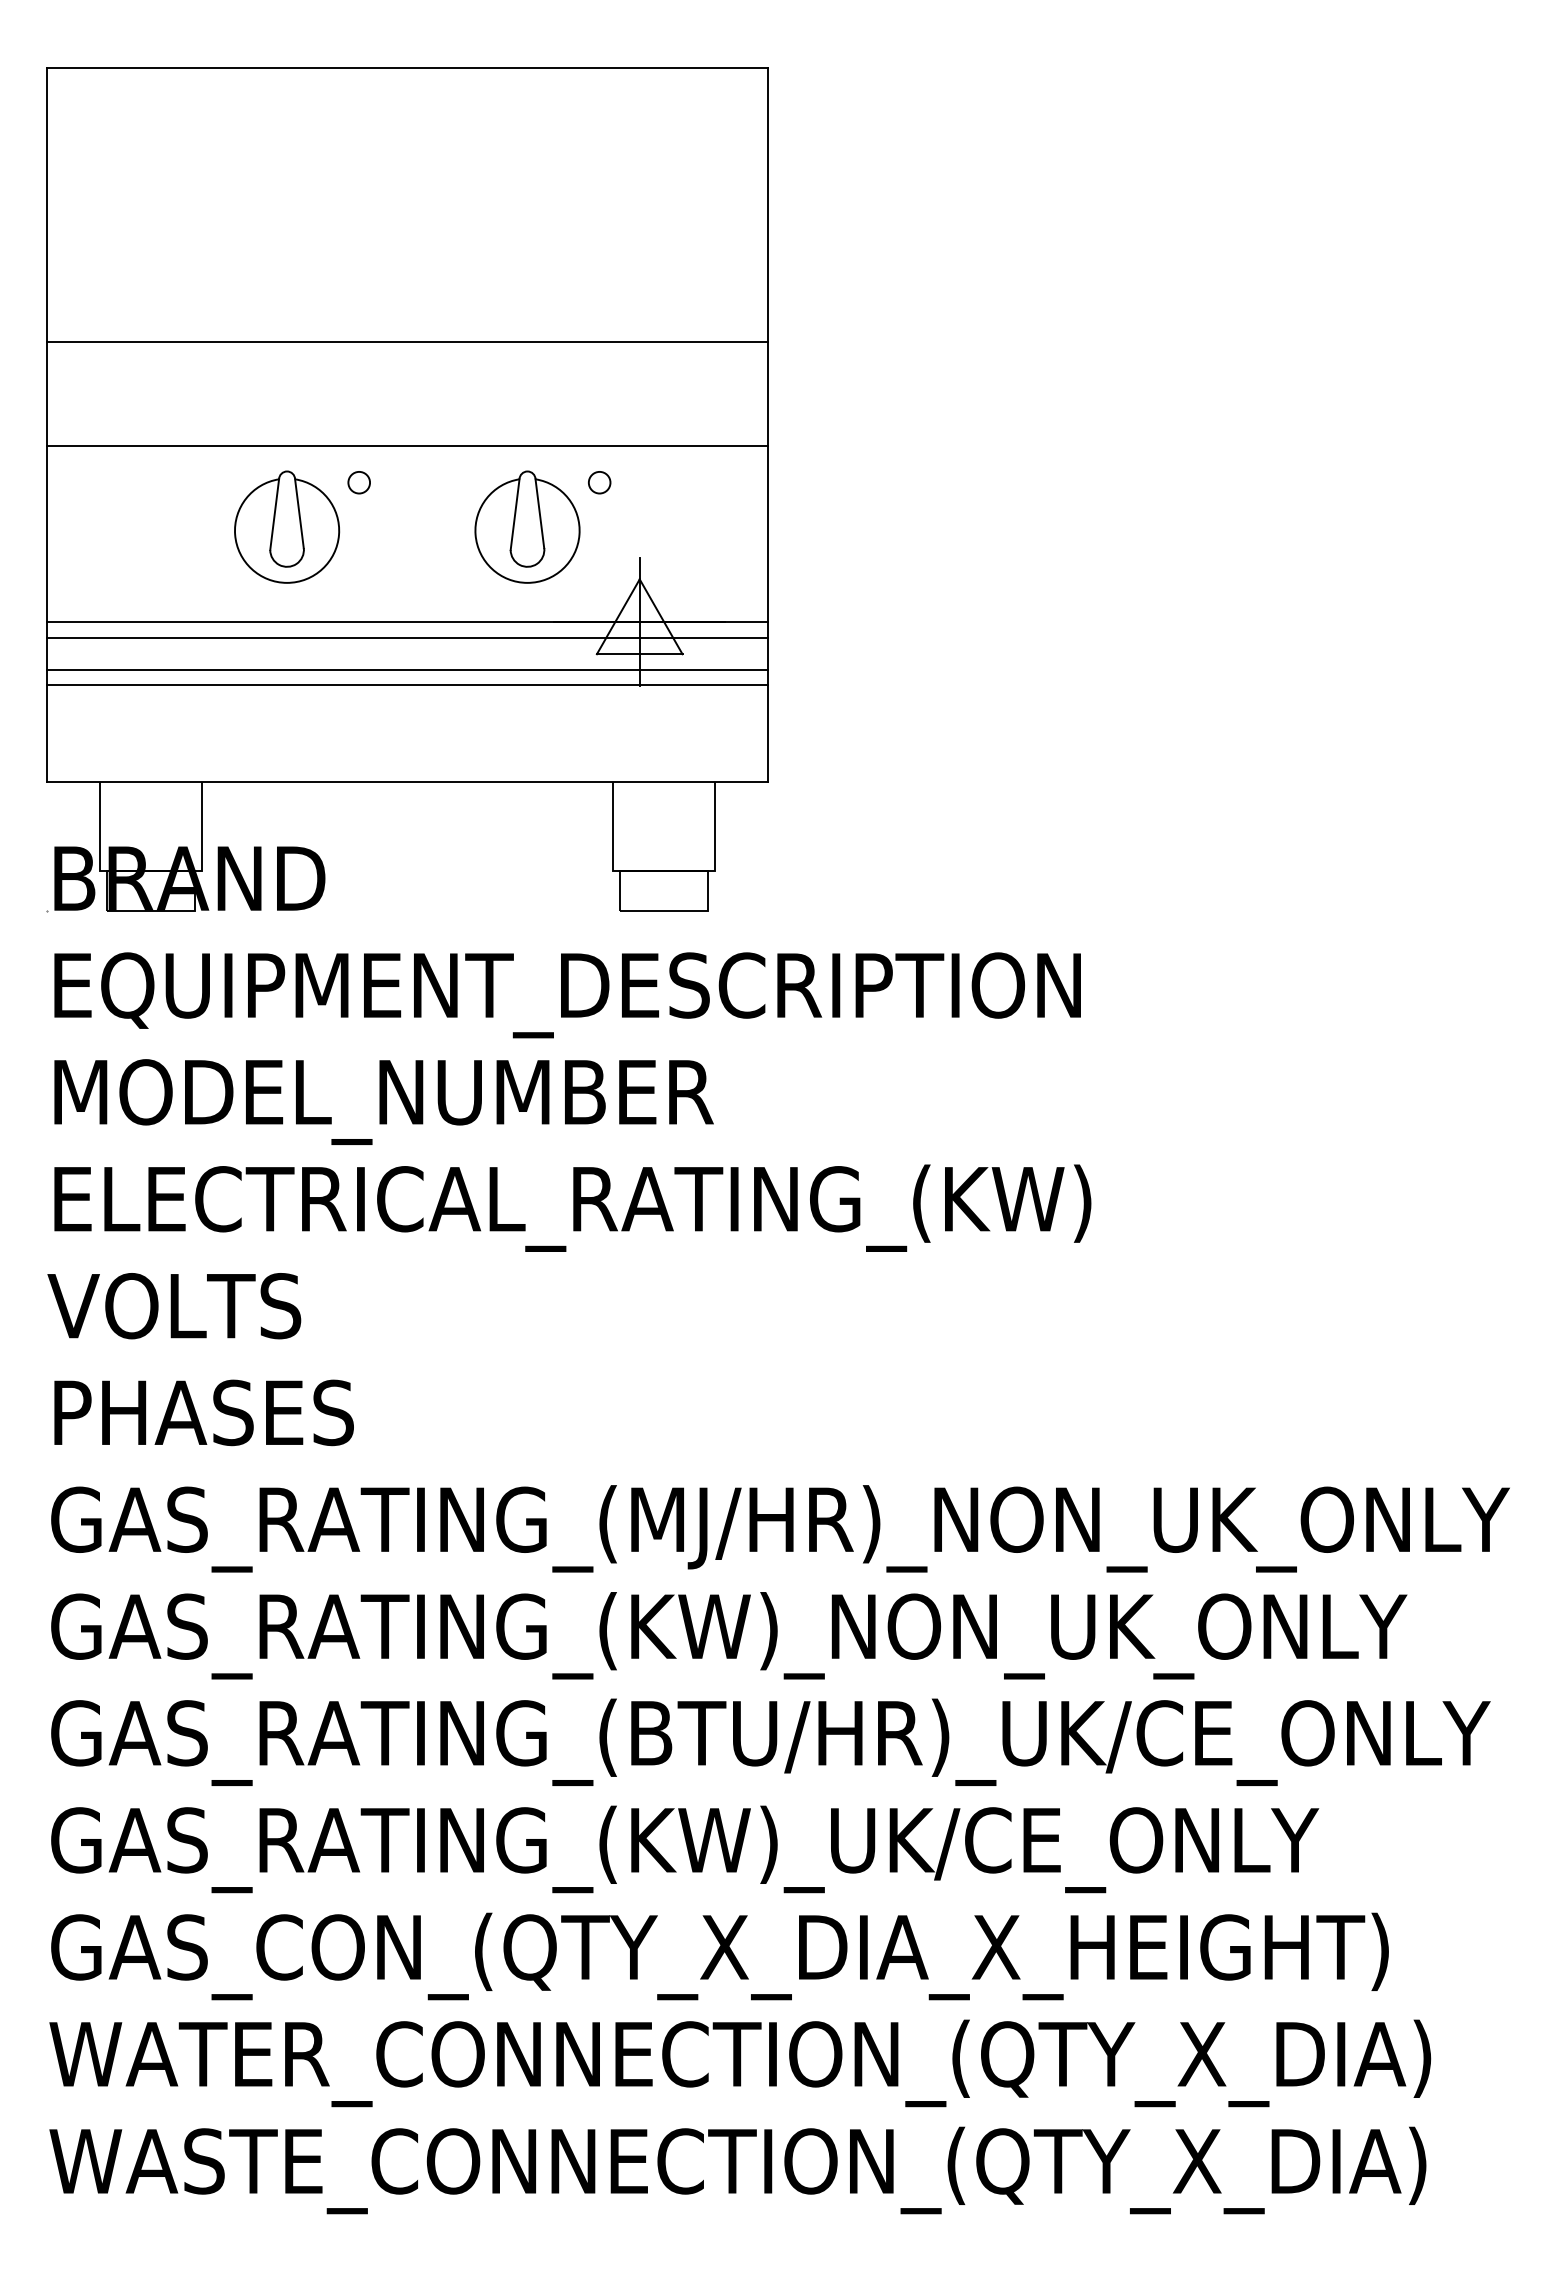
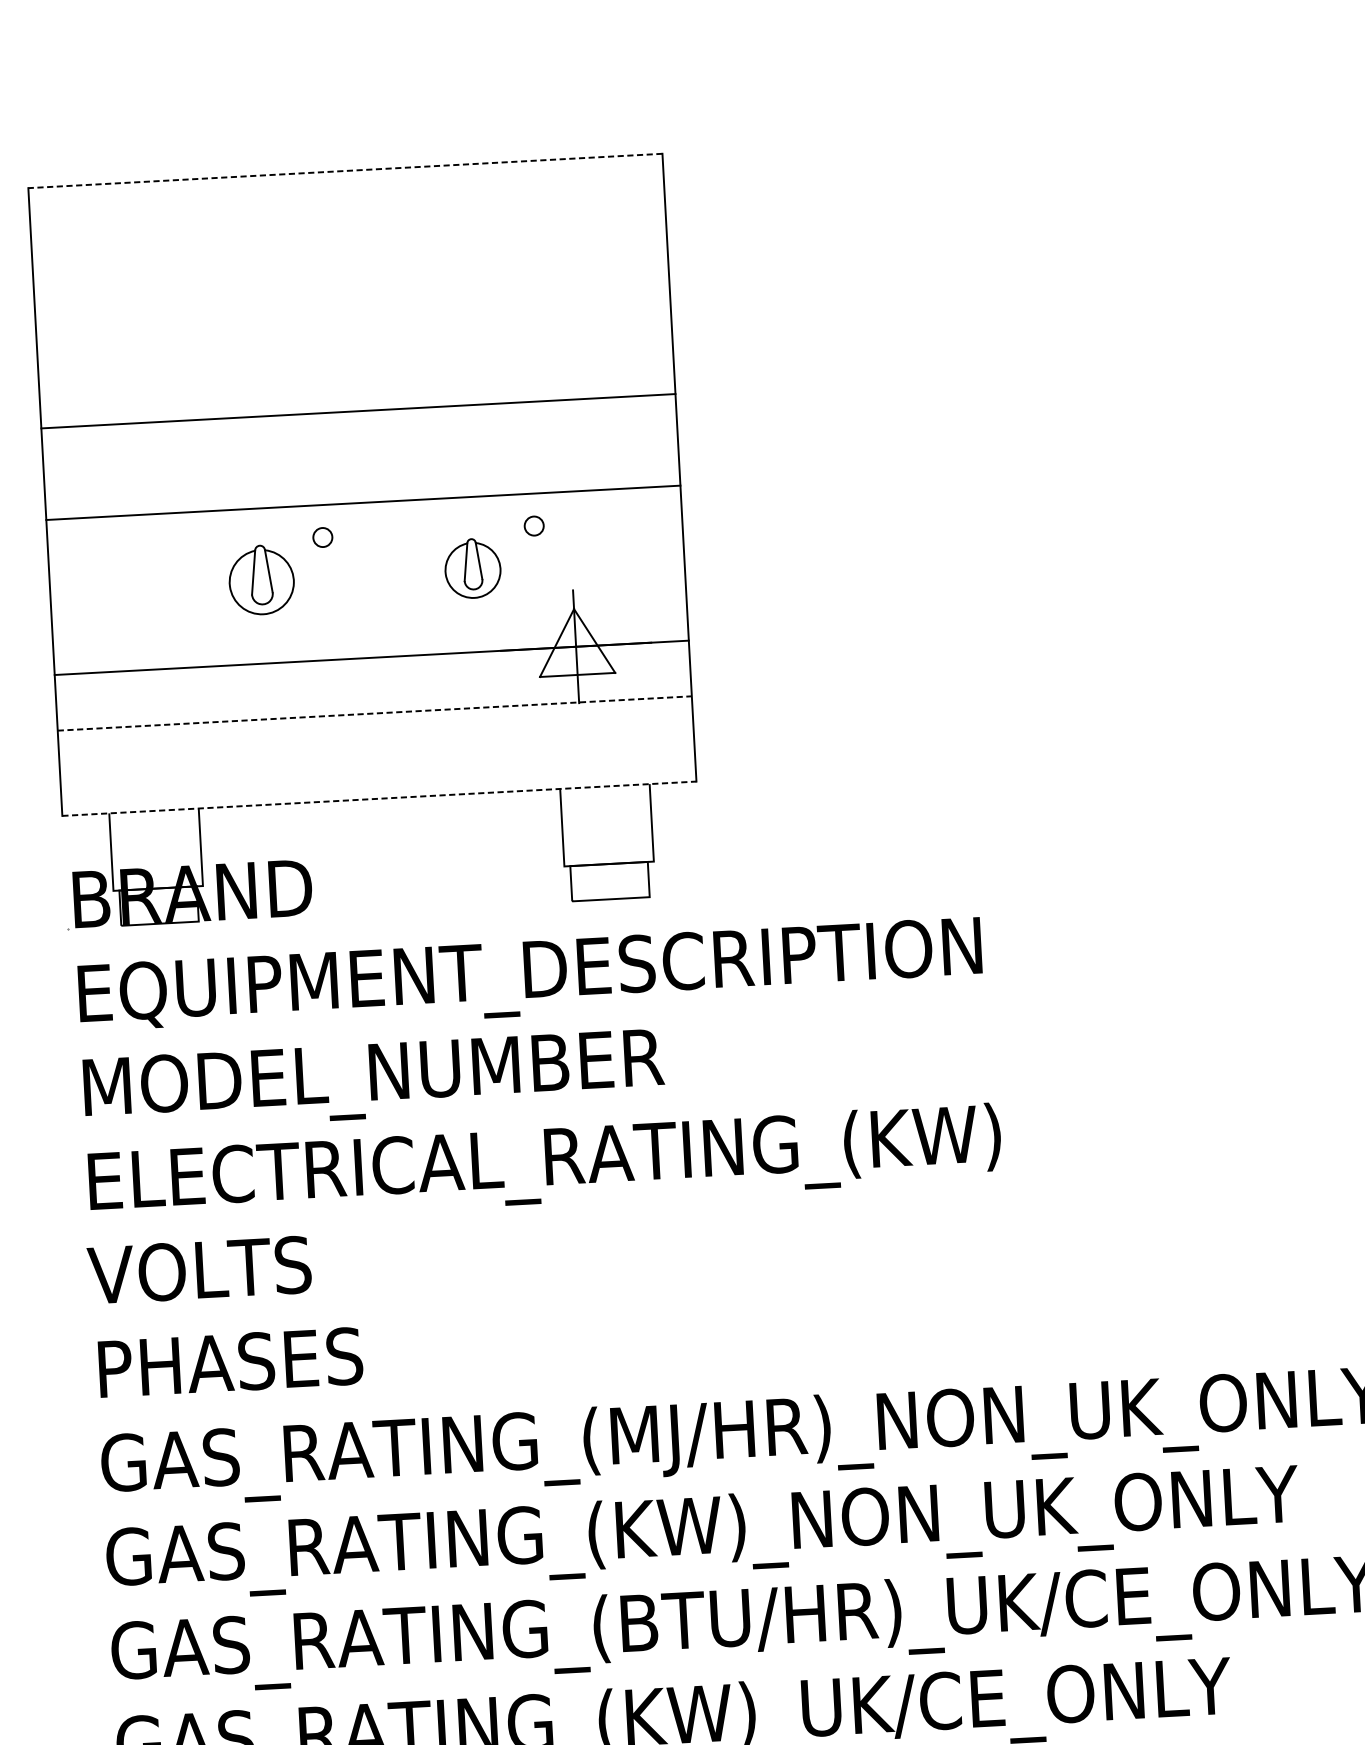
line: (407, 68) -> (345, 171), solid -> dashed
part: (287, 526) -> (261, 579), size x0.7
part: (527, 526) -> (472, 568), size x0.6
line: (406, 637) -> (371, 671), removed
line: (406, 669) -> (373, 699), removed
line: (407, 685) -> (374, 713), solid -> dashed
line: (407, 782) -> (379, 798), solid -> dashed

